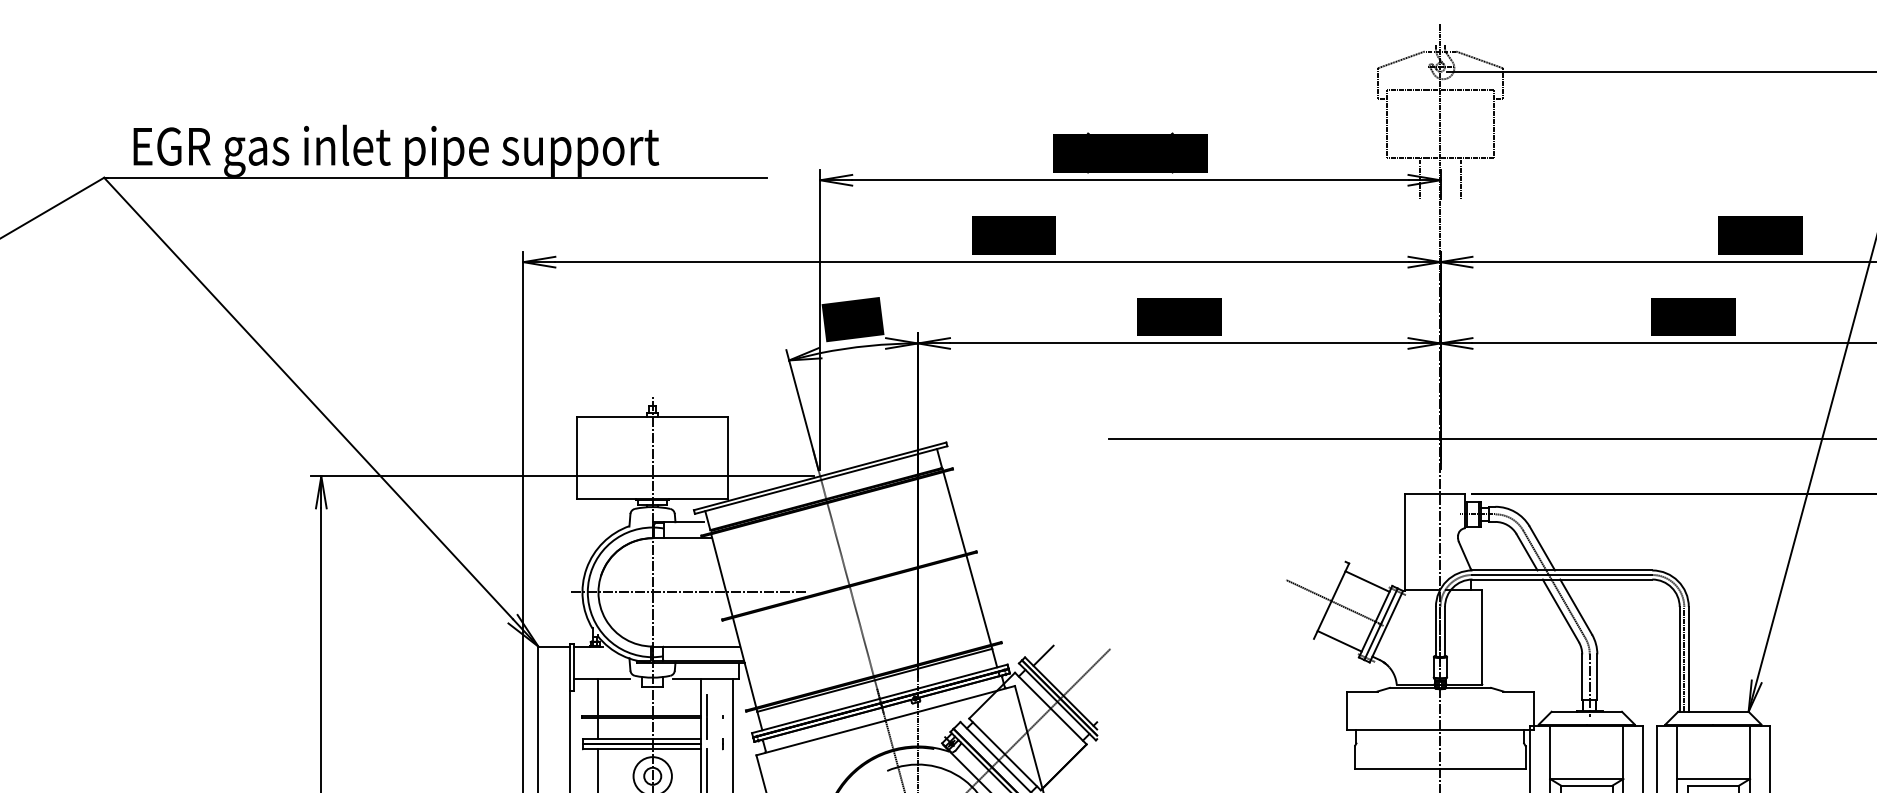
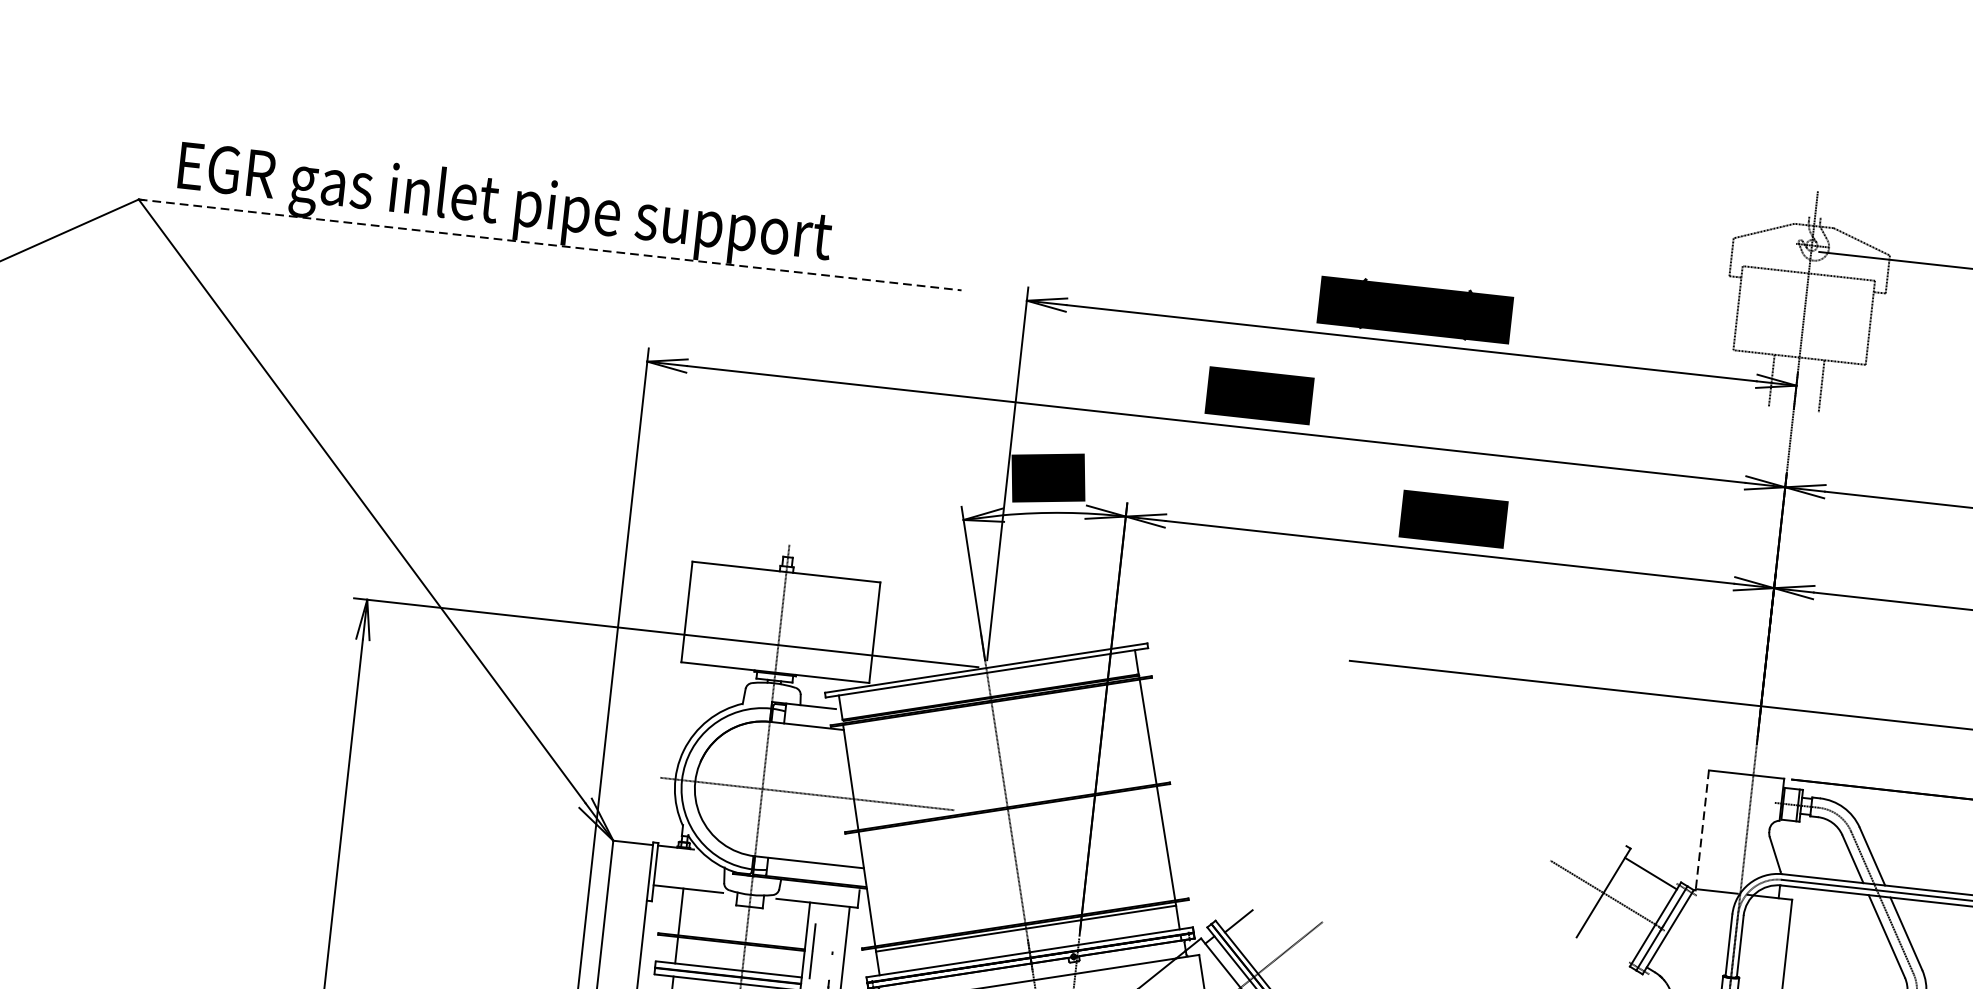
line: (435, 177) -> (549, 244), solid -> dashed
line: (1404, 543) -> (1702, 831), solid -> dashed
line: (1339, 641) -> (1607, 944), removed

